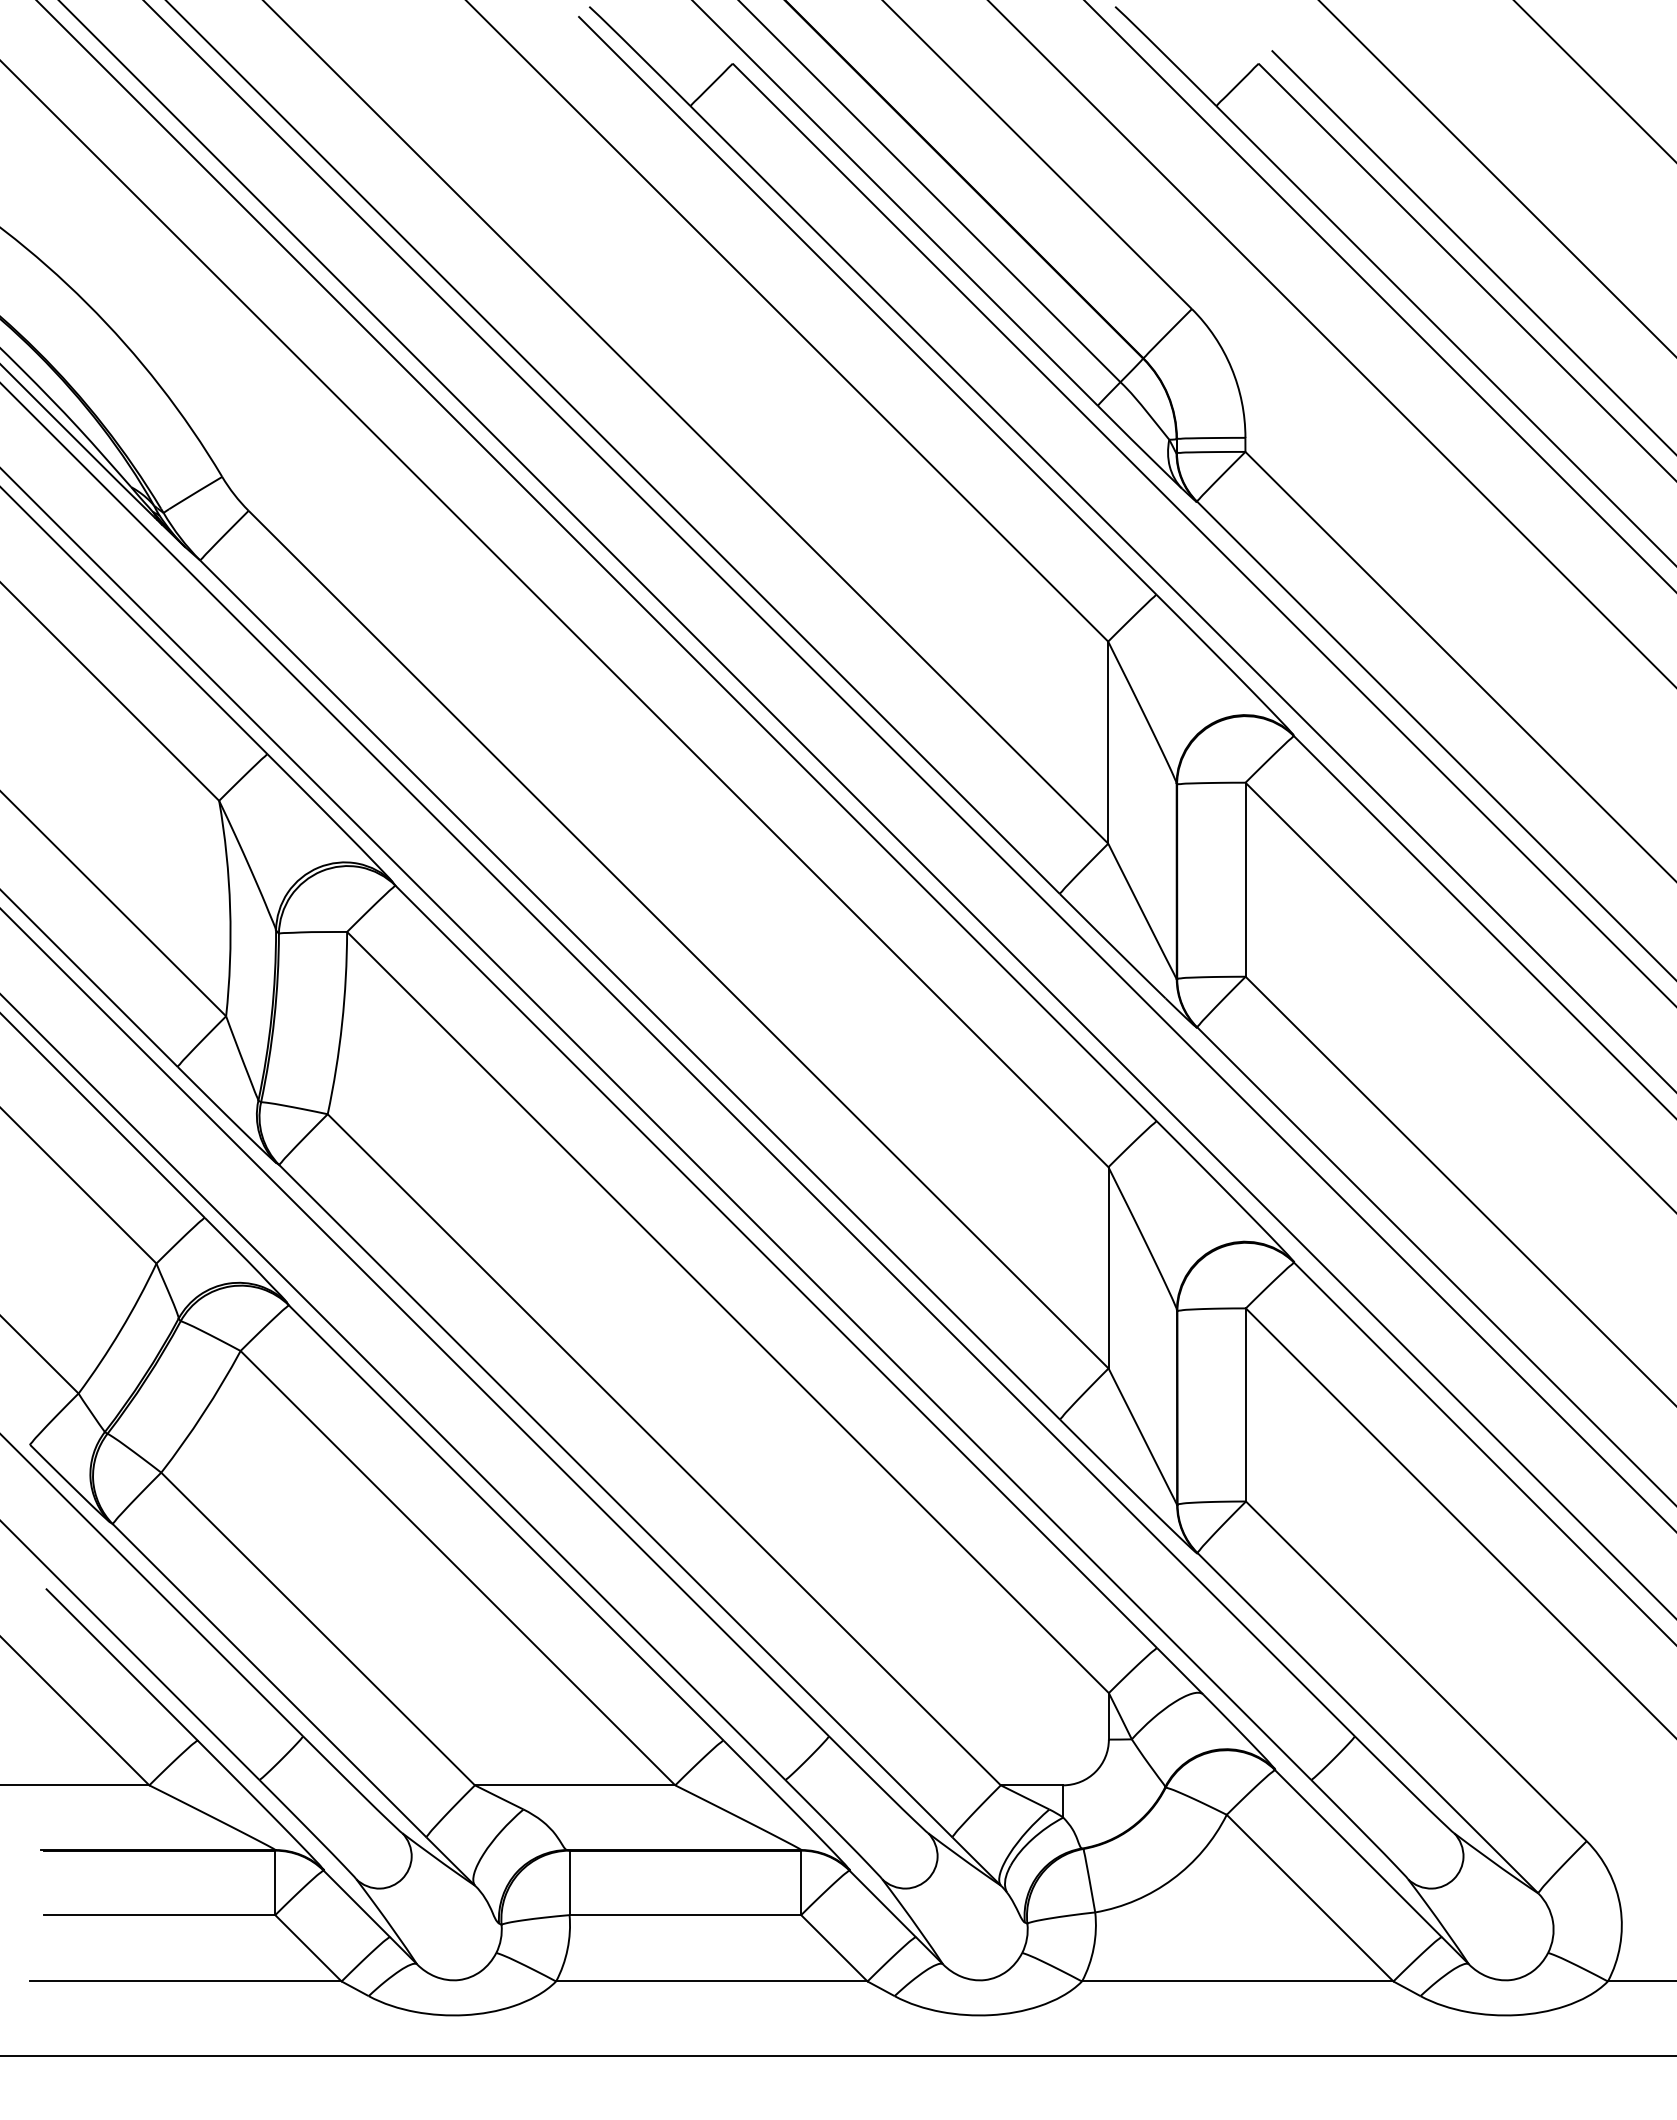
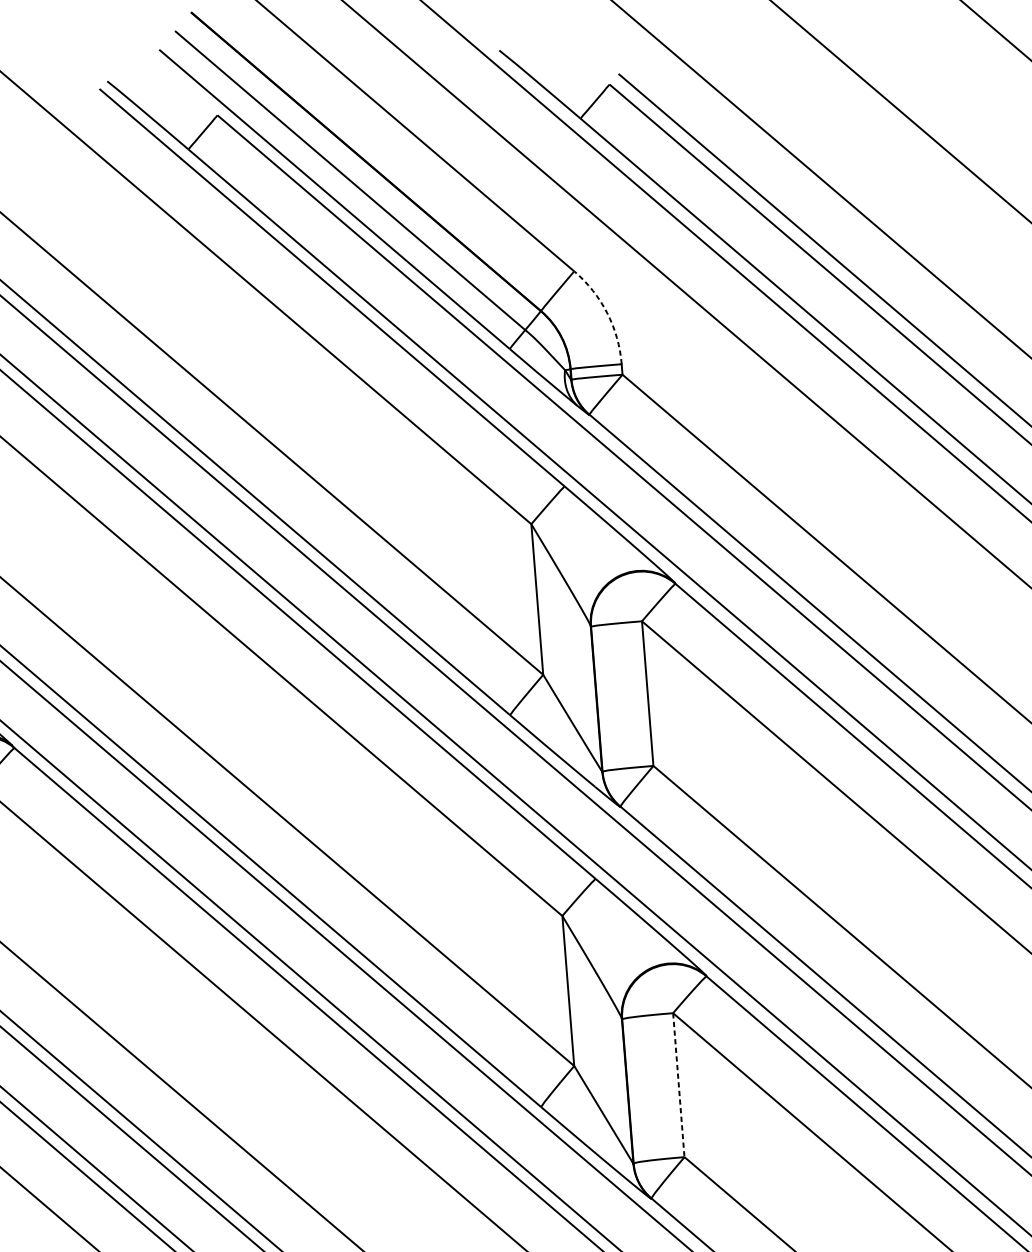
arc: (1231, 368) -> (607, 313), solid -> dashed
line: (1245, 1404) -> (678, 1084), solid -> dashed

